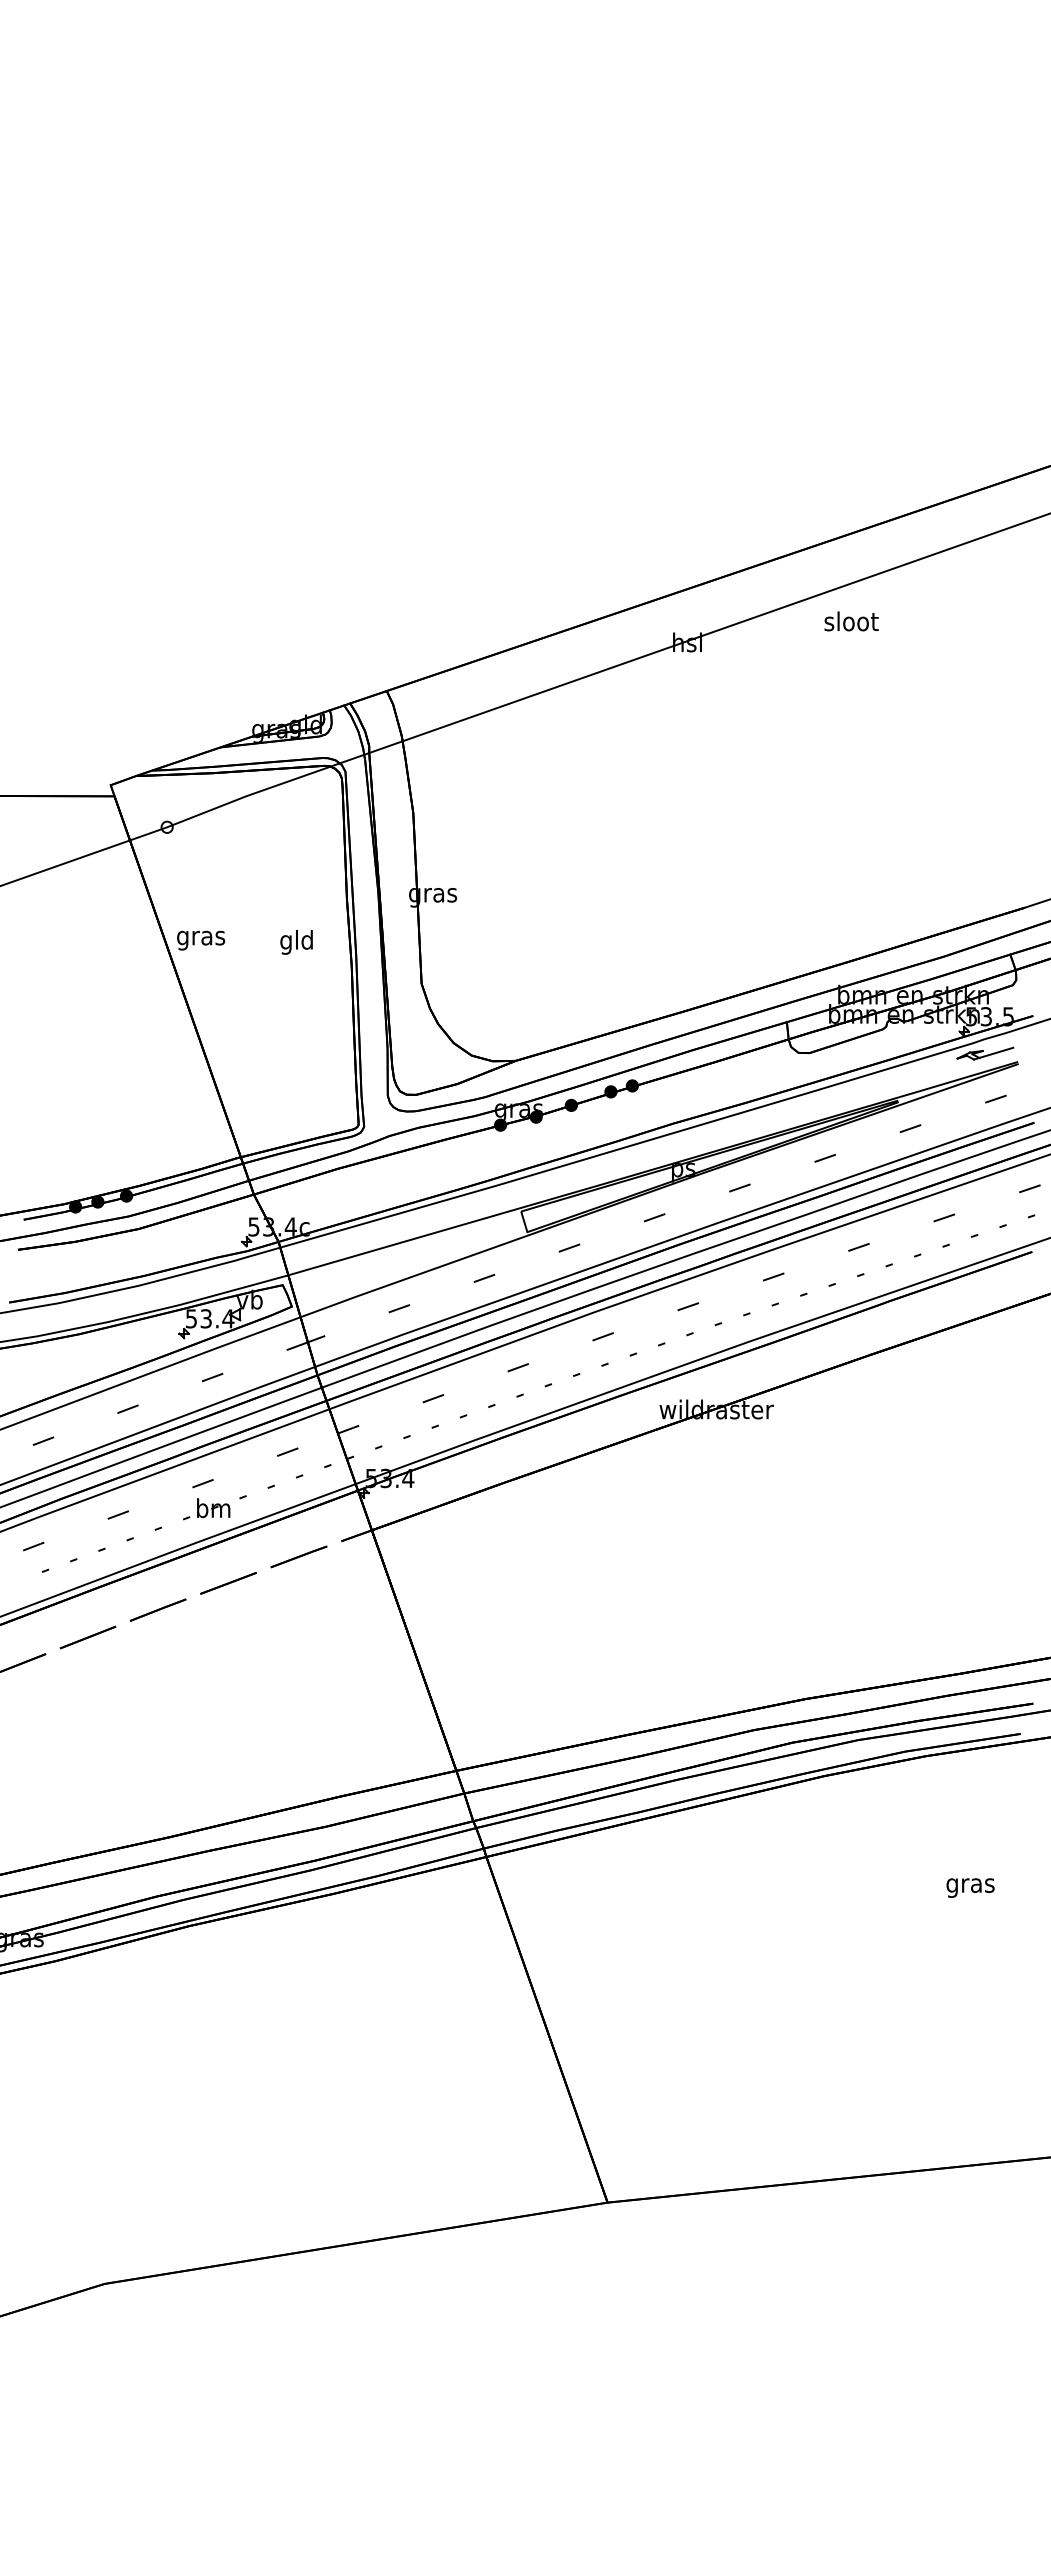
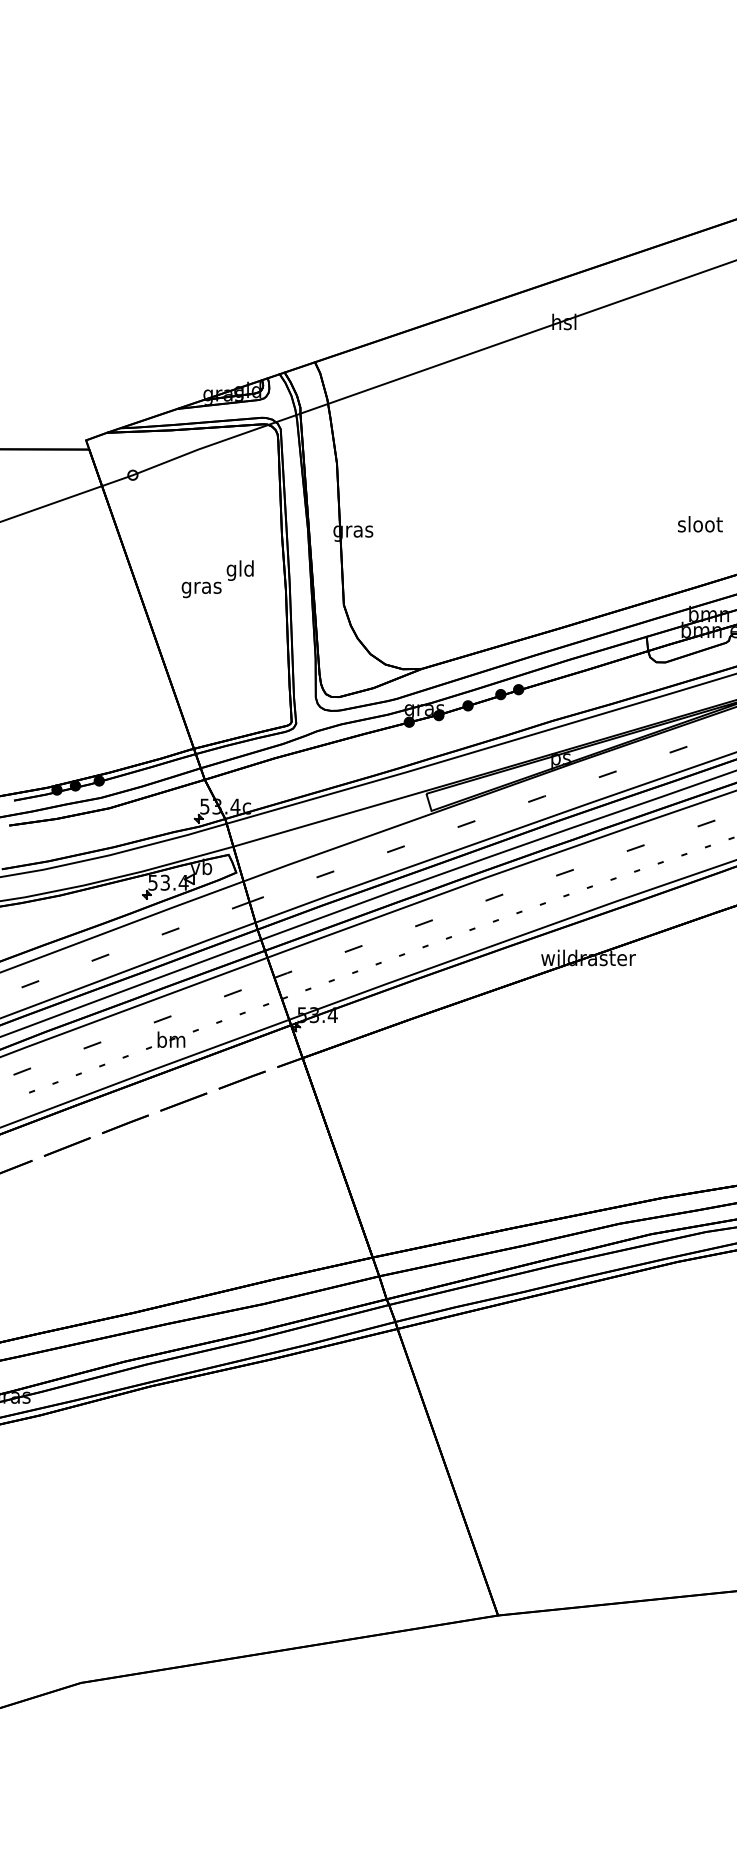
text: (851, 621) -> (700, 524), moved
text: (201, 940) -> (202, 589), moved

